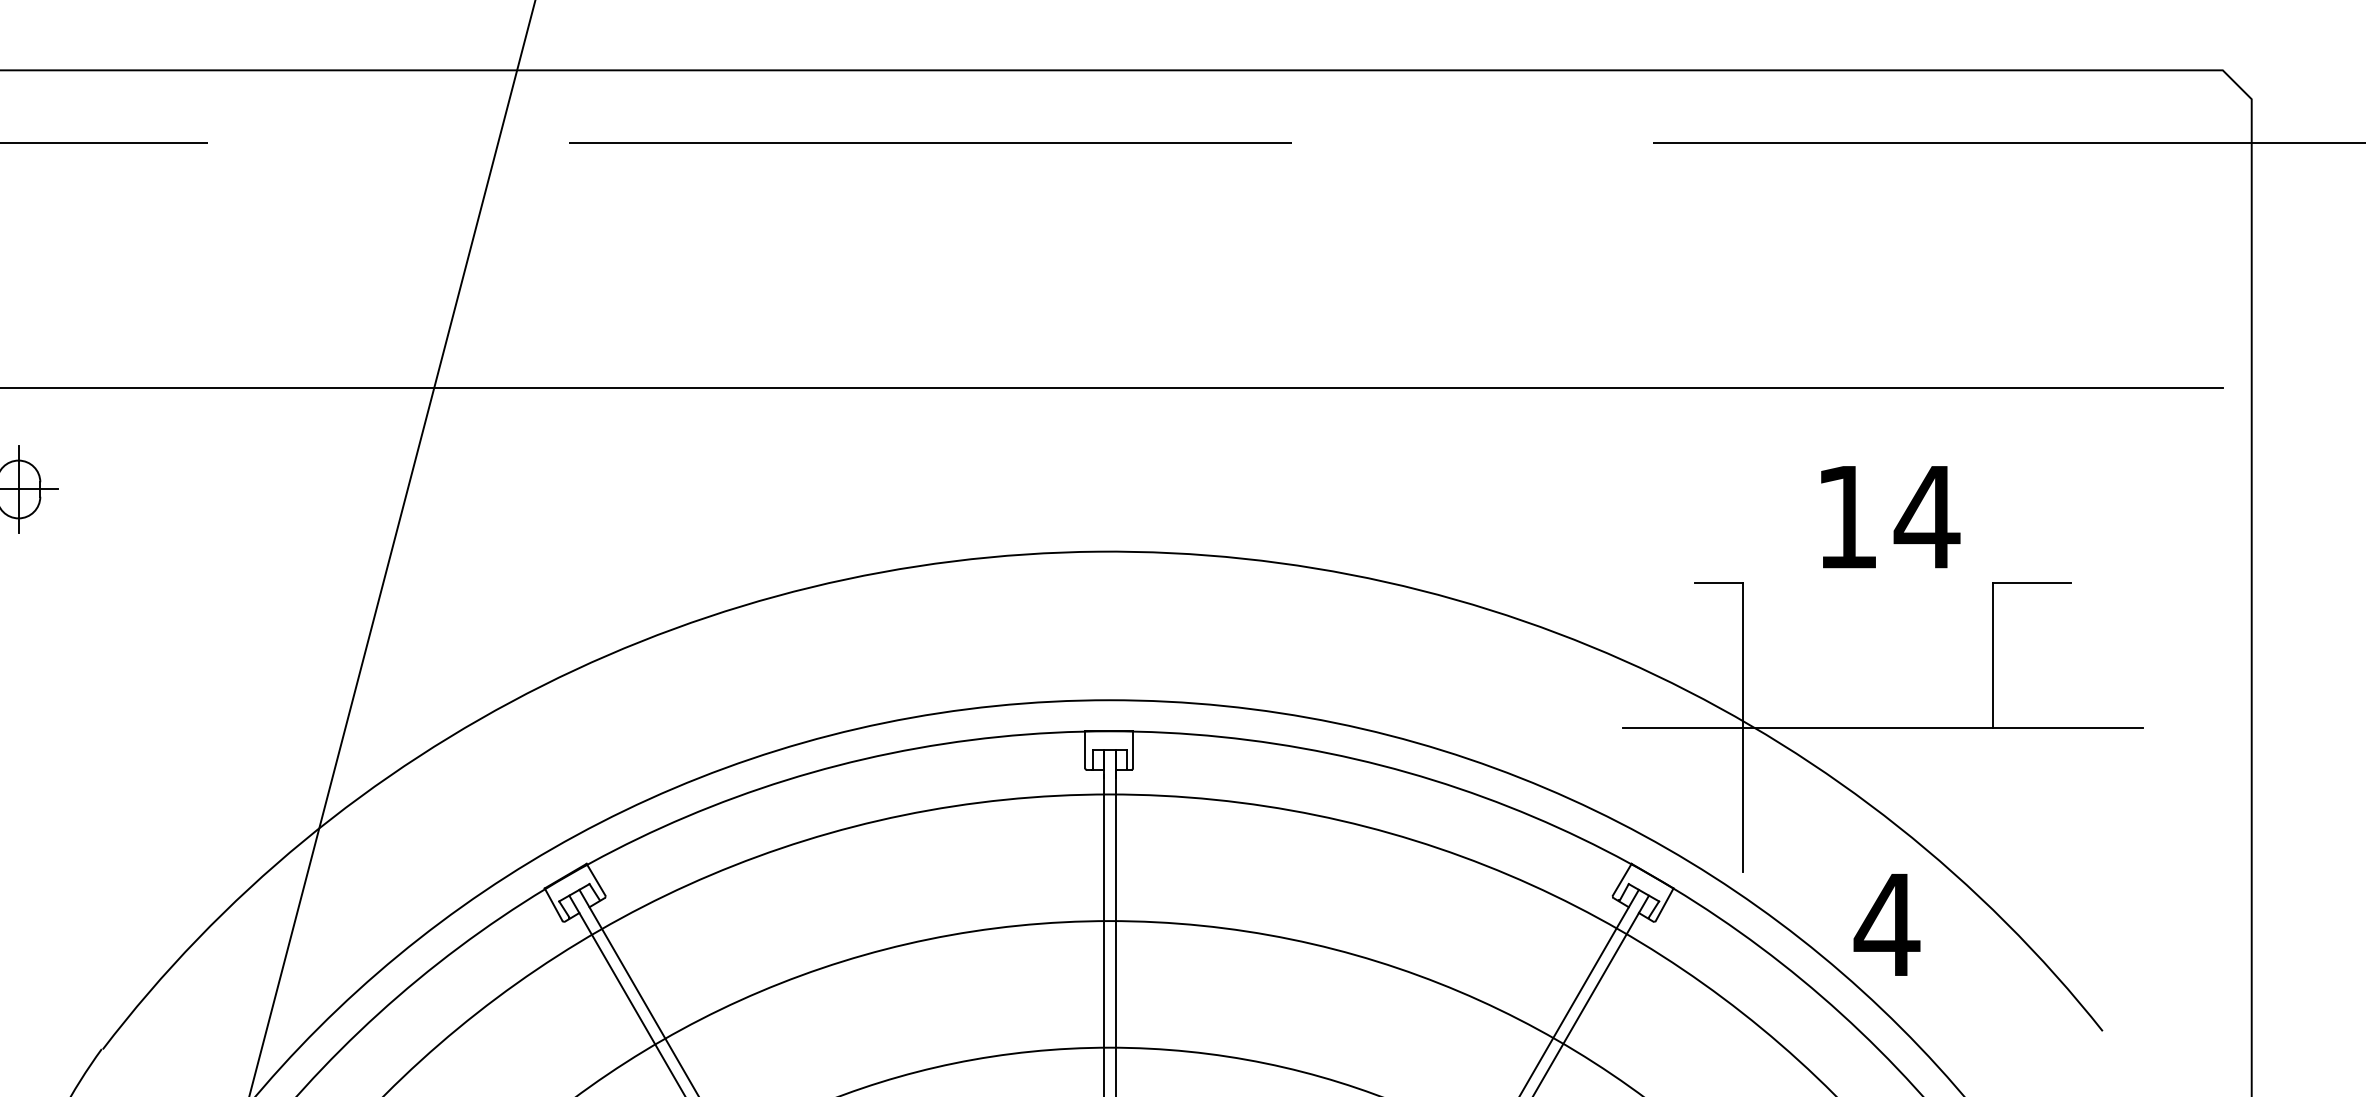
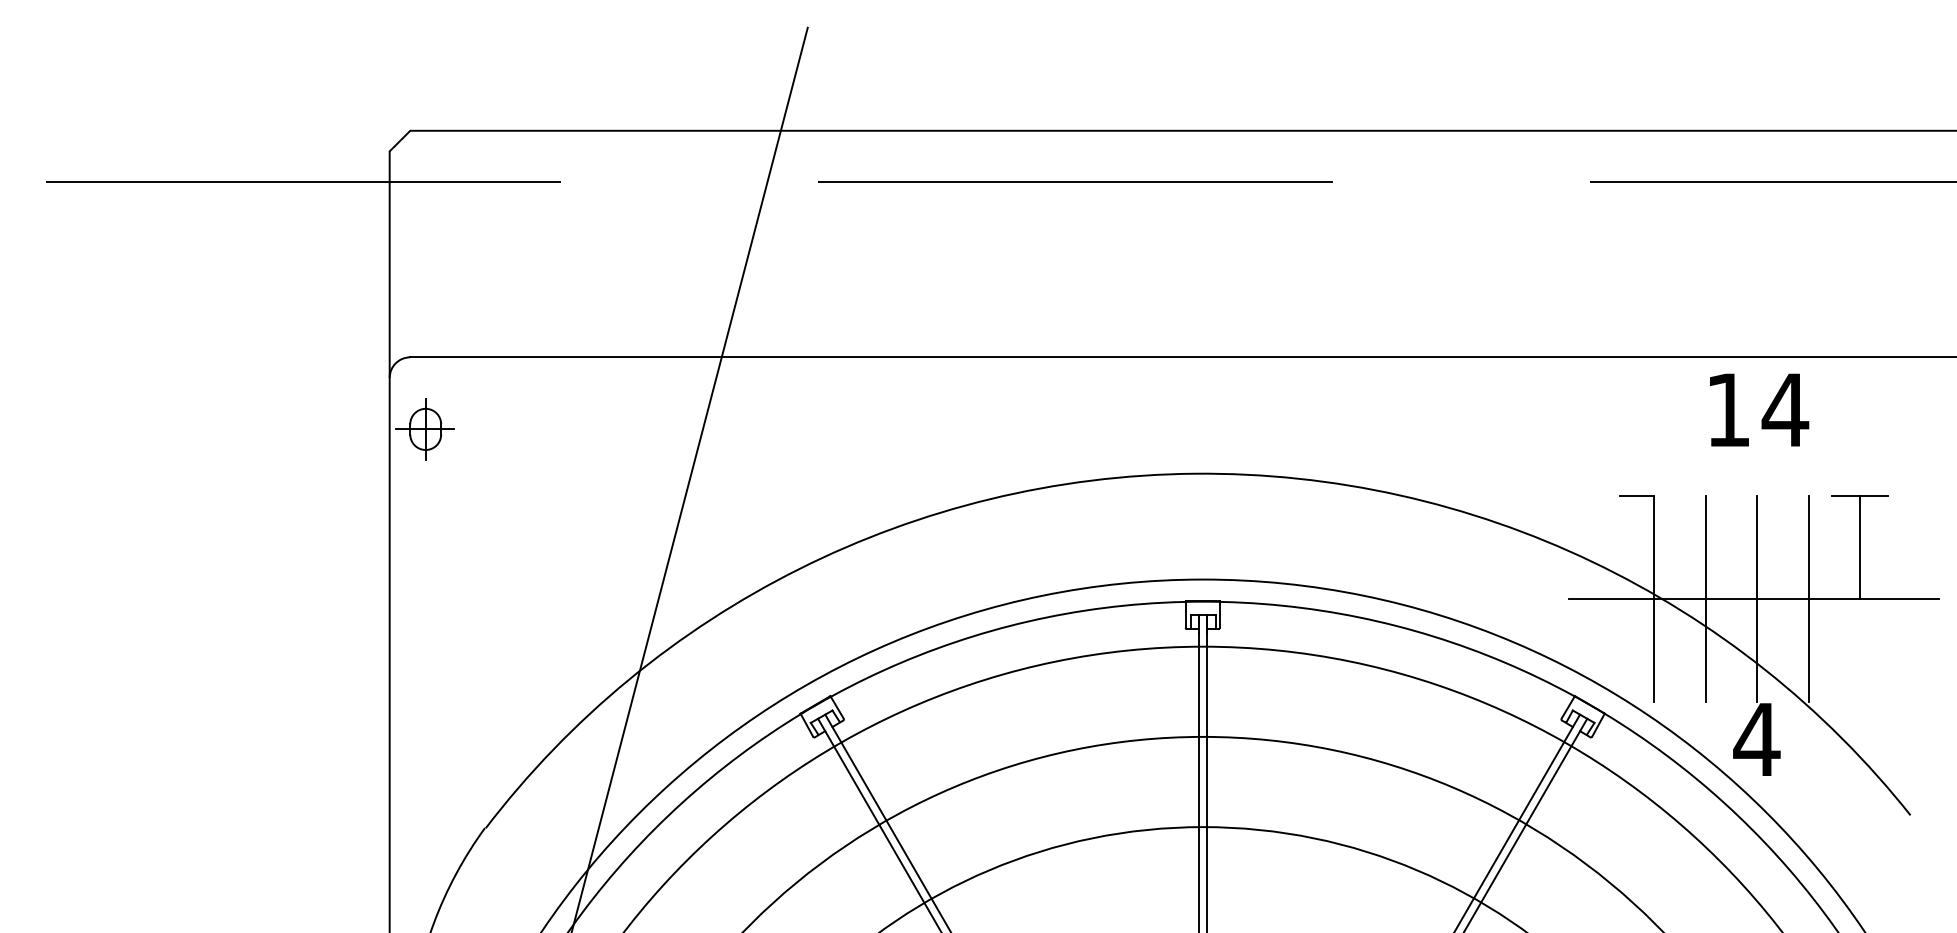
text: (1890, 516) -> (1759, 409), moved
line: (1993, 655) -> (1860, 547), moved
line: (1814, 728) -> (1705, 599), added
line: (1887, 728) -> (1757, 599), added
line: (1959, 728) -> (1808, 599), added

